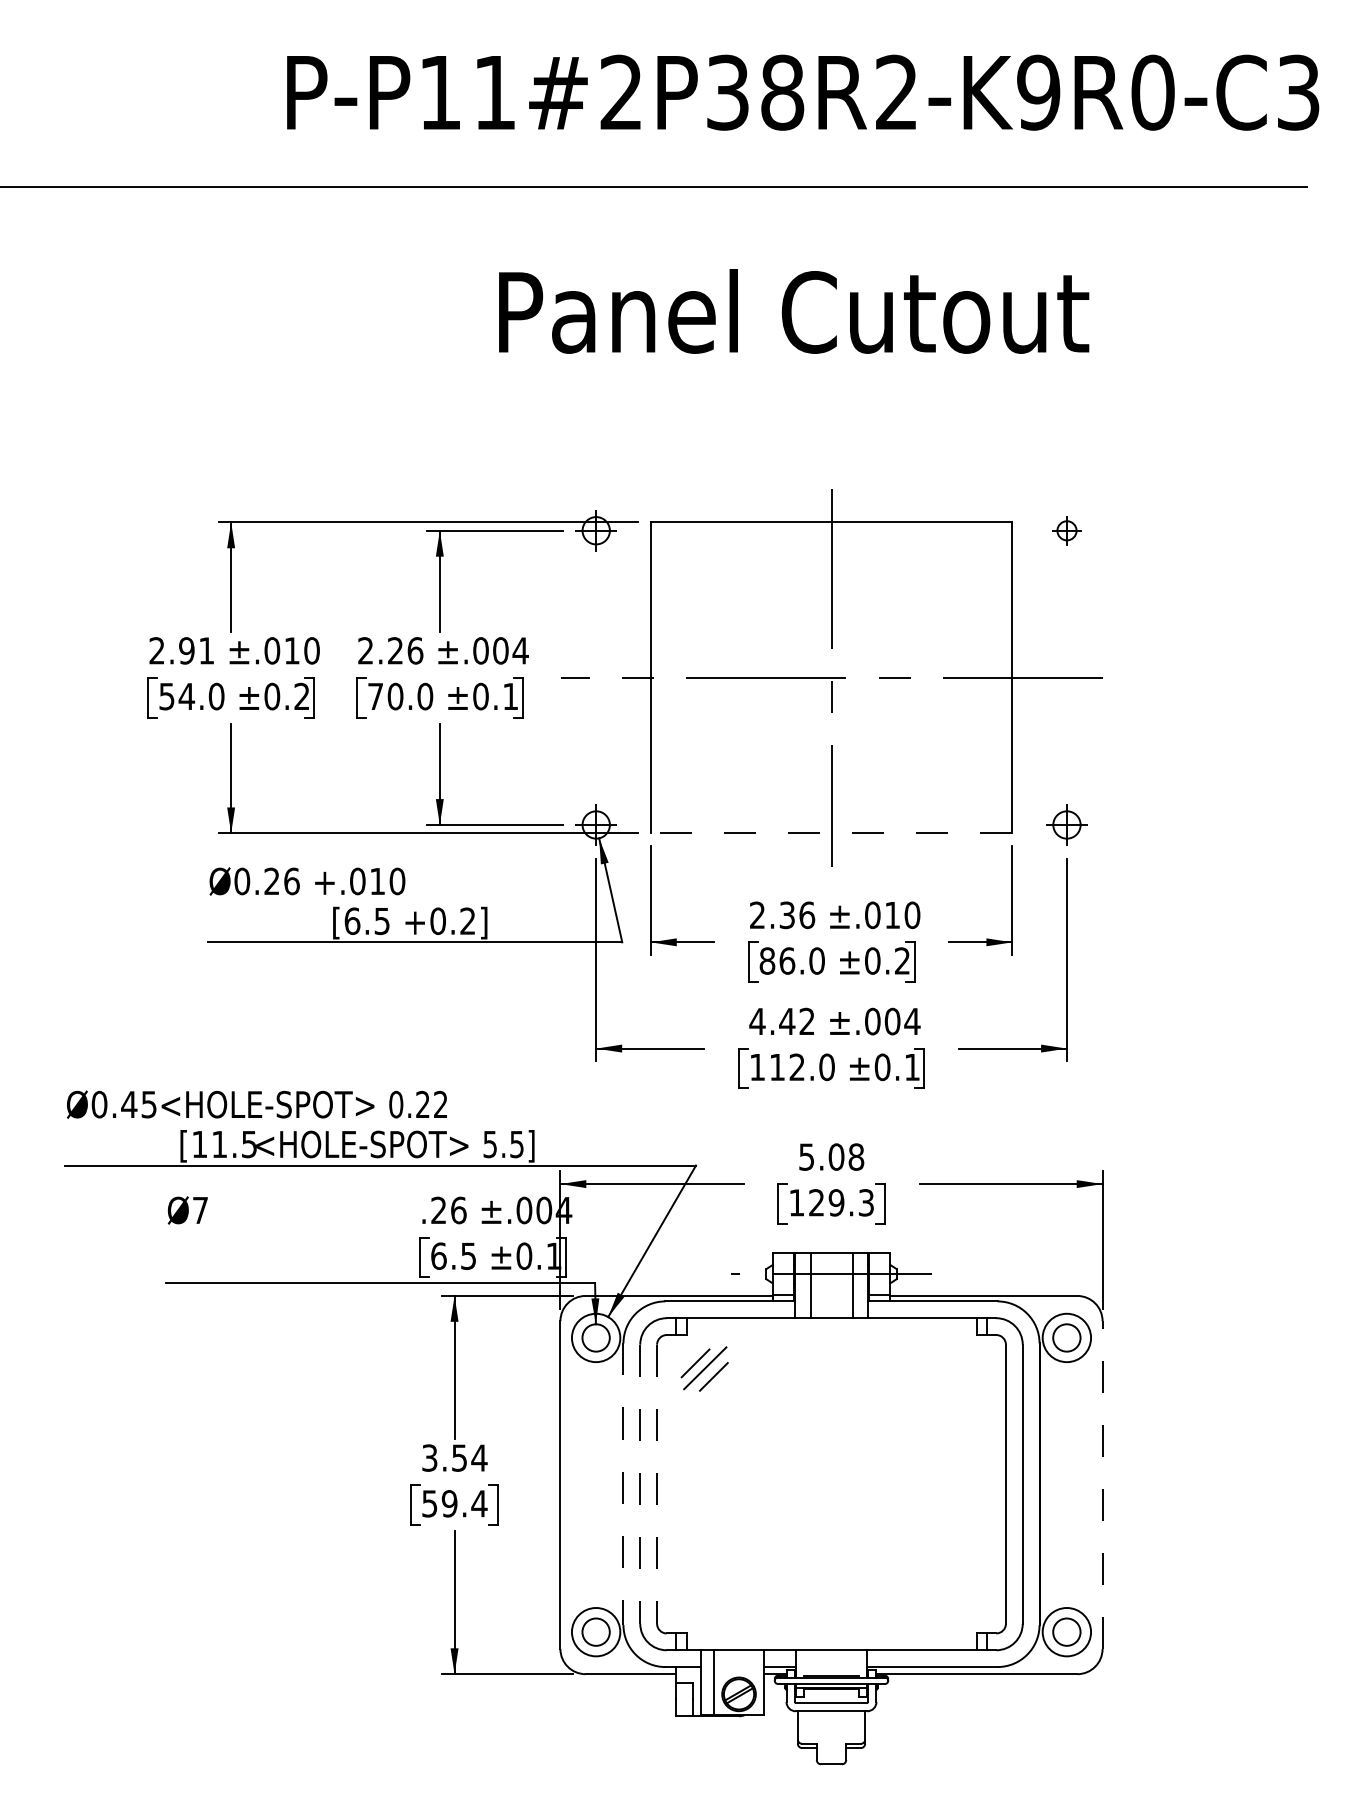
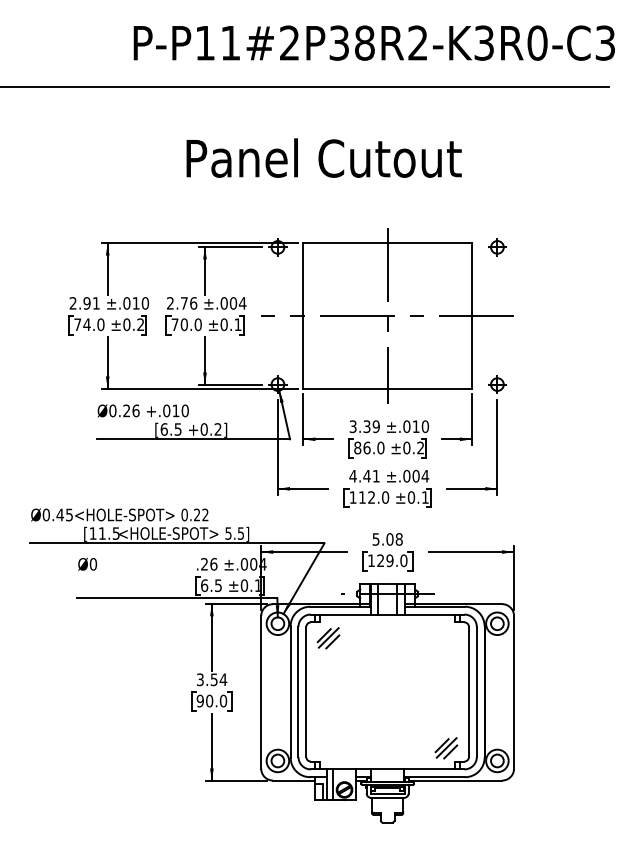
text: (1039, 91) -> (484, 42), P-P11#2P38R2-K9R0-C3 -> P-P11#2P38R2-K3R0-C3
text: (792, 310) -> (323, 157), moved
part: (1067, 530) -> (497, 247), size x1.43
text: (393, 651) -> (183, 303), 2.26 -> 2.76
text: (166, 696) -> (77, 324), 54.0 -> 74.0
line: (831, 833) -> (387, 388), dashed -> solid
text: (781, 914) -> (364, 426), 2.36 -> 3.39
text: (805, 1019) -> (375, 475), 4.42 -> 4.41
text: (865, 1202) -> (403, 560), 129.3 -> 129.0
text: (200, 1210) -> (93, 564), Ø7 -> Ø0
line: (623, 1483) -> (290, 691), dashed -> solid
line: (1103, 1483) -> (514, 691), dashed -> solid
line: (640, 1485) -> (298, 692), dashed -> solid
line: (657, 1485) -> (306, 692), dashed -> solid
text: (453, 1502) -> (211, 700), 59.4 -> 90.0
part: (957, 1605) -> (446, 748), added

